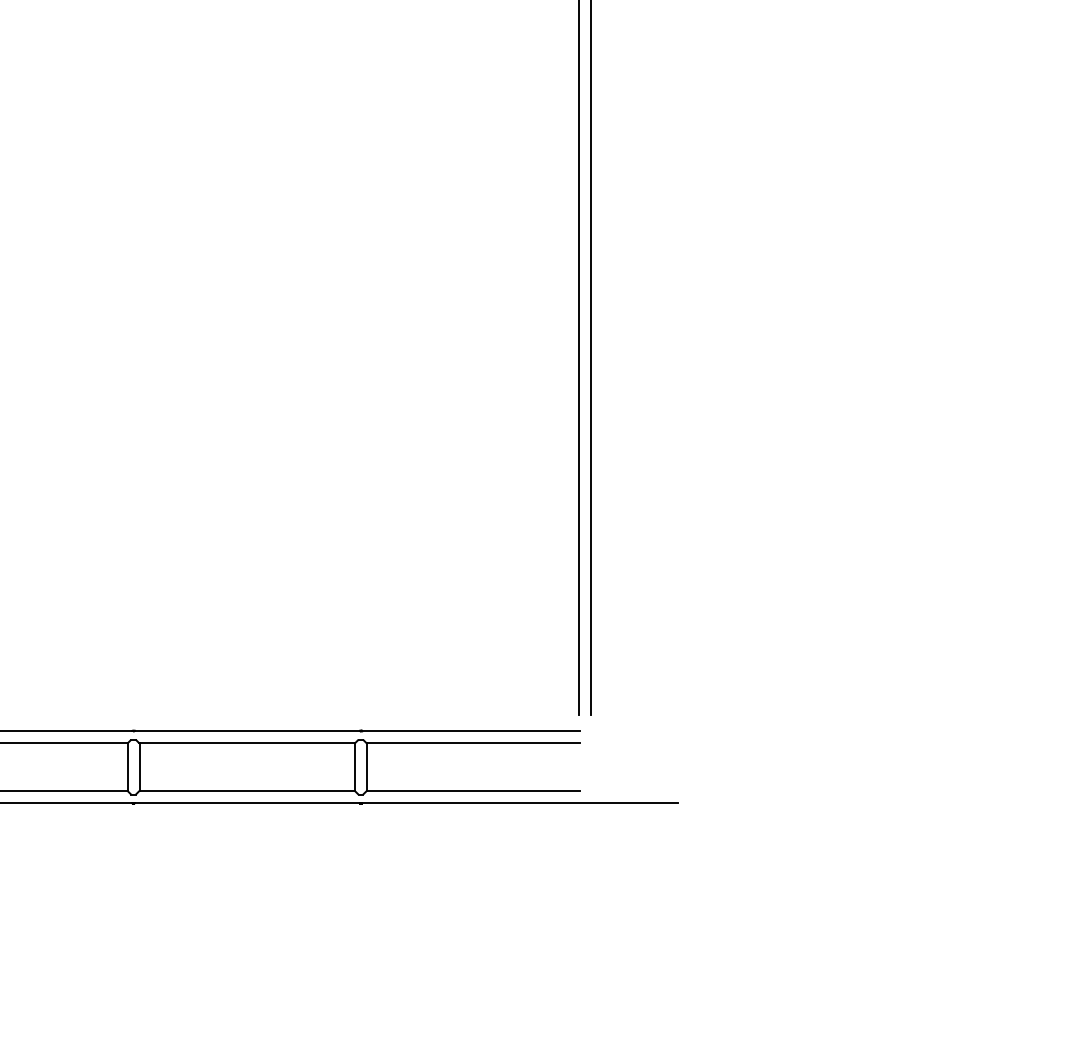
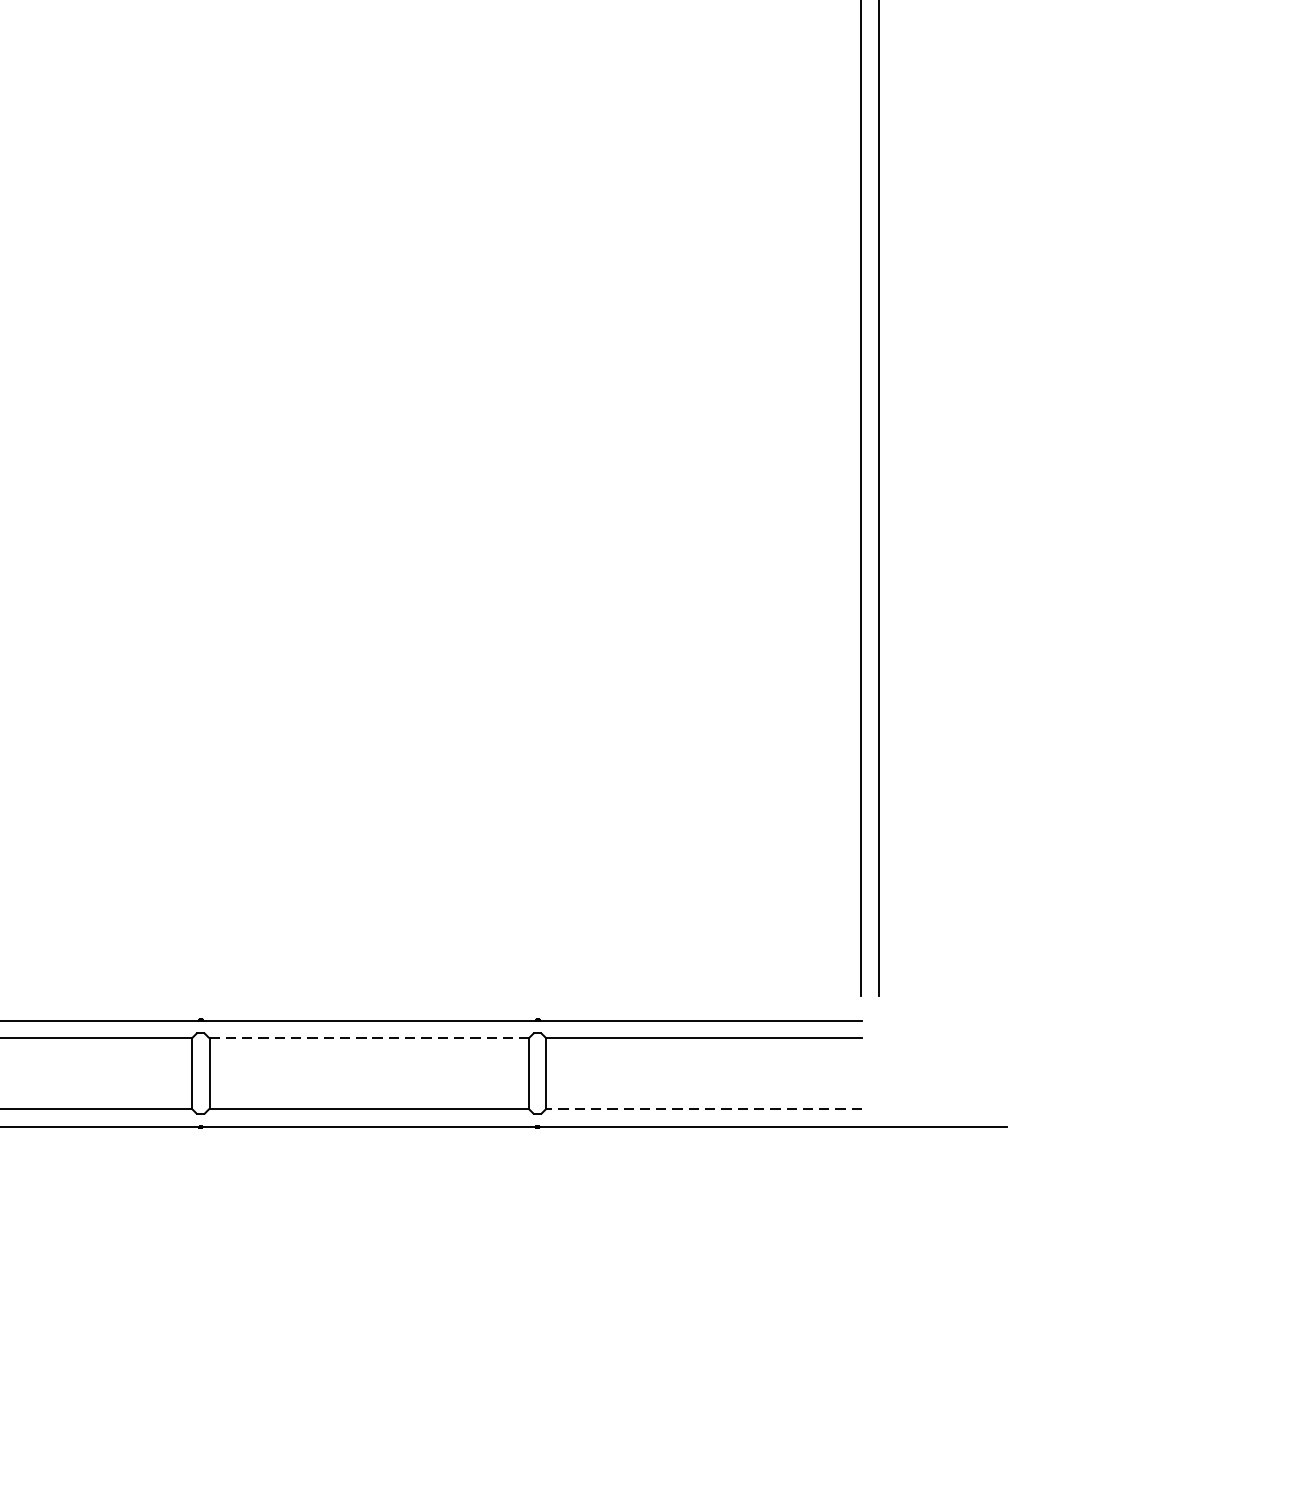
line: (247, 743) -> (369, 1038), solid -> dashed
line: (473, 790) -> (704, 1108), solid -> dashed

